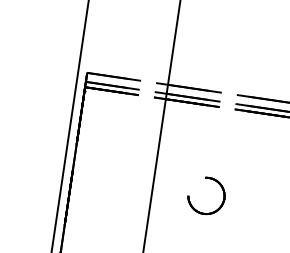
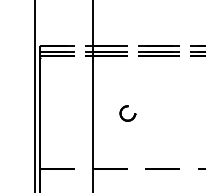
part: (206, 195) -> (127, 113), size x0.62

